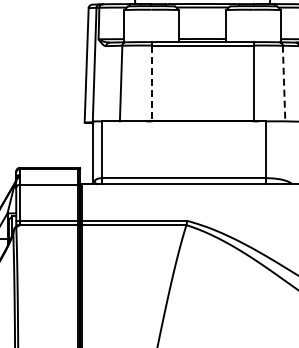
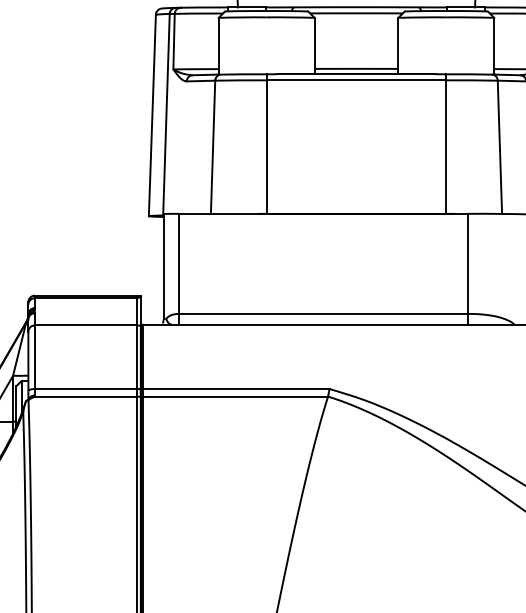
line: (151, 83) -> (266, 147), dashed -> solid
line: (284, 83) -> (500, 147), dashed -> solid

